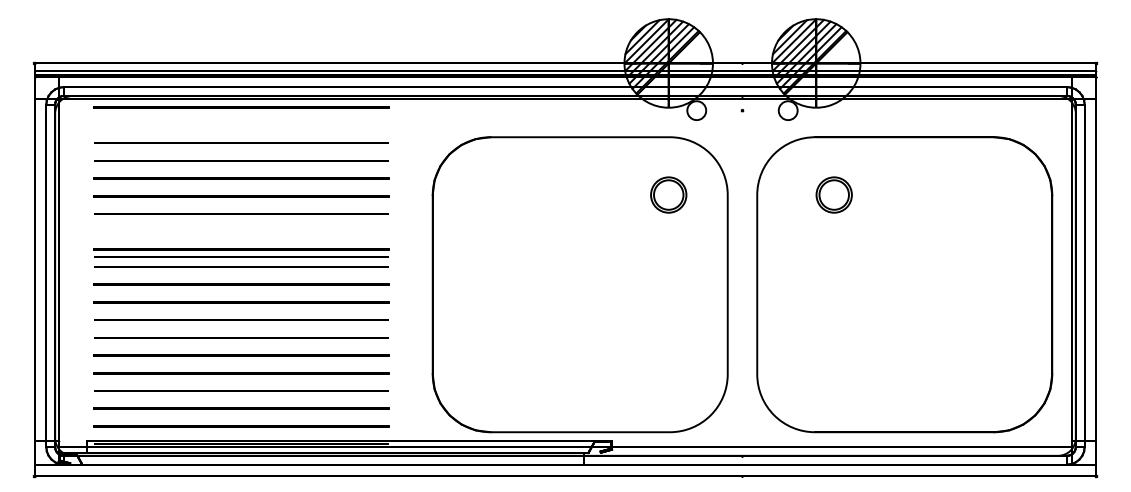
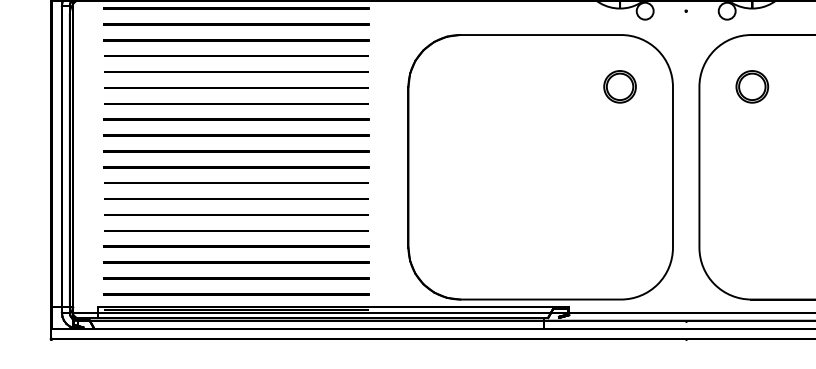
line: (241, 125) -> (236, 24), added
part: (833, 194) -> (751, 86), moved
line: (241, 231) -> (236, 119), added
line: (241, 256) -> (236, 141), removed

